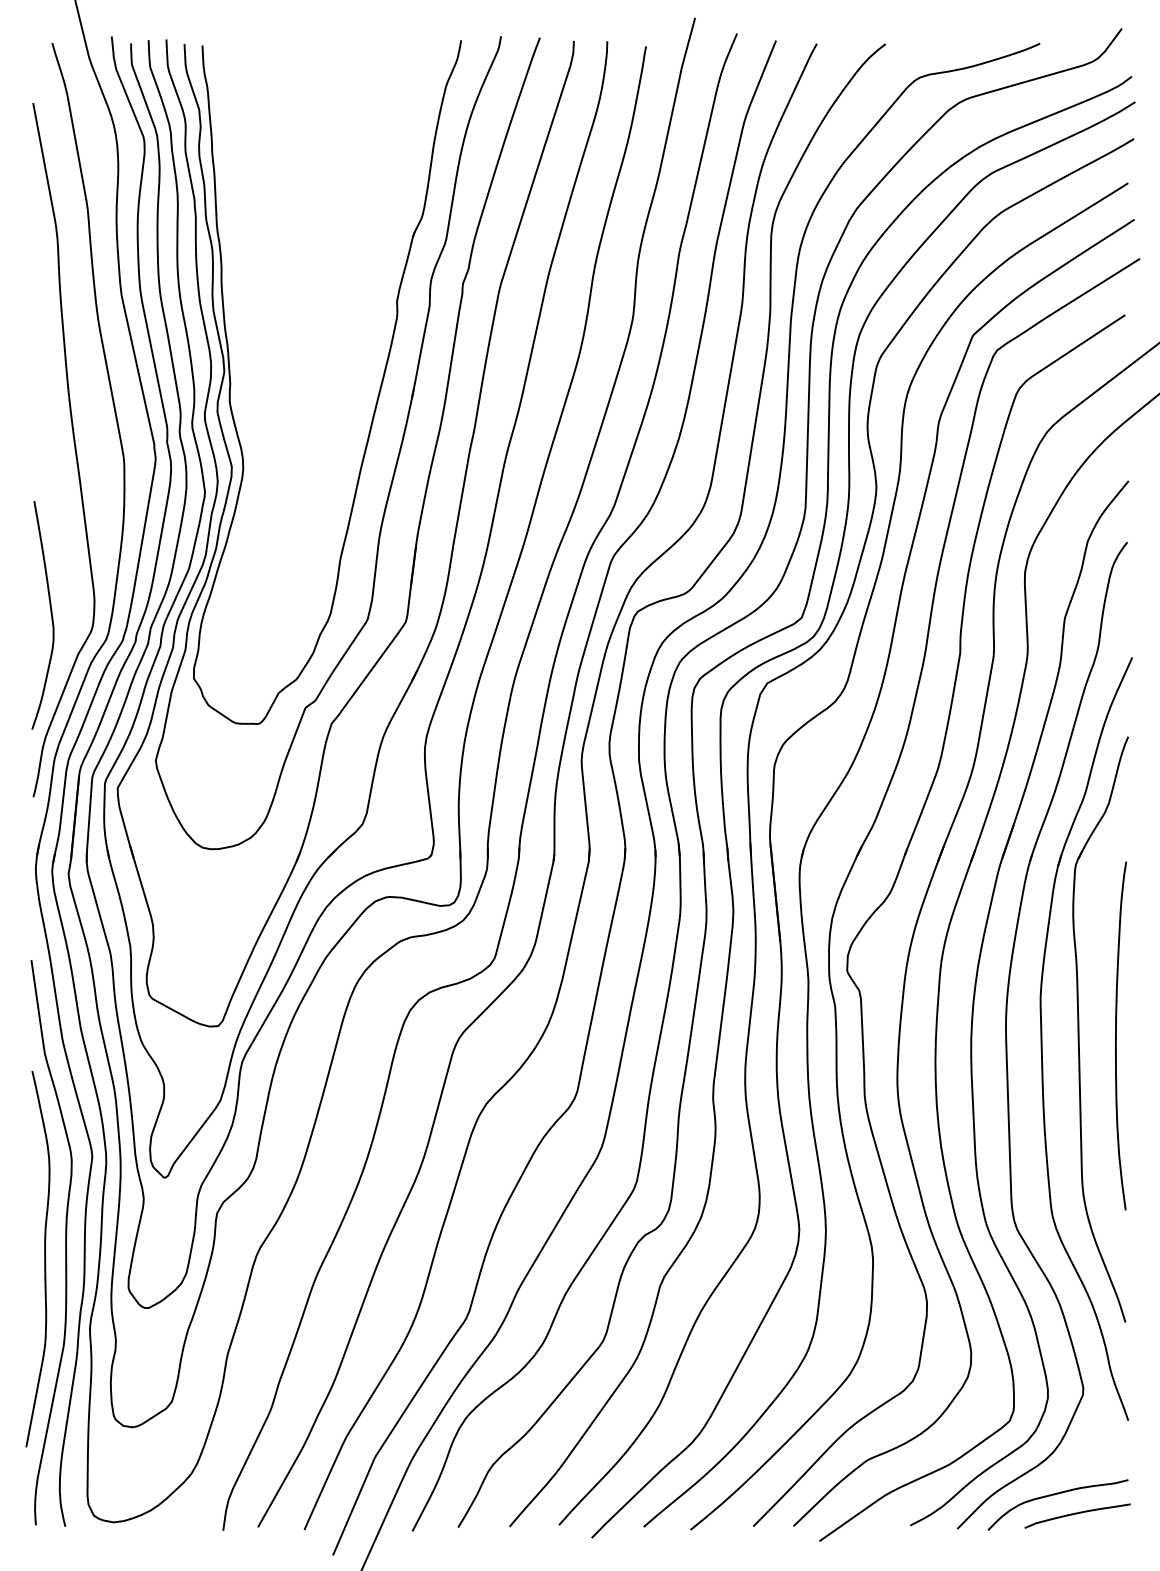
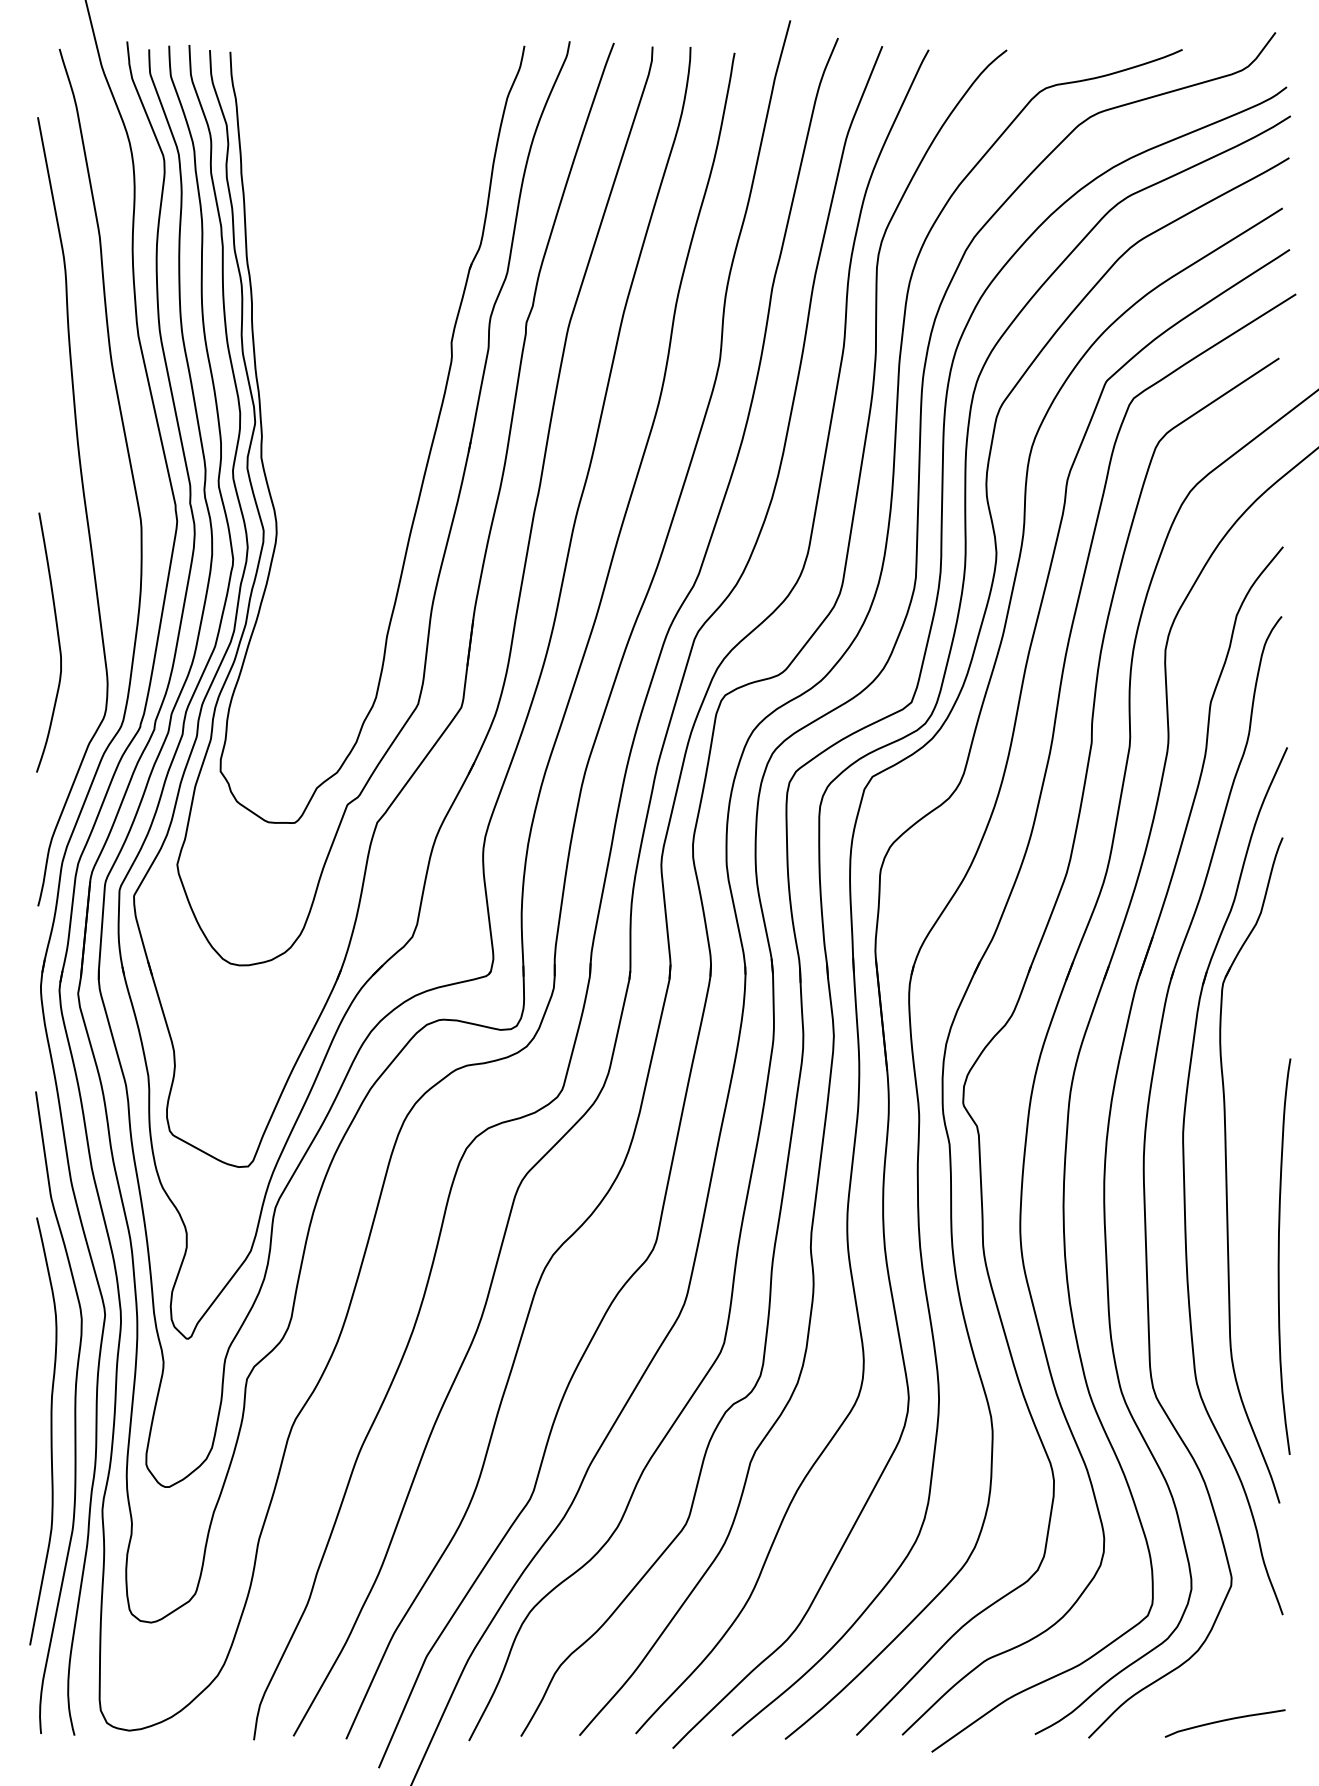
curve: (50, 611) -> (57, 638), moved
curve: (1116, 1035) -> (1279, 1256), moved
curve: (1055, 1494) -> (1200, 1699), removed

